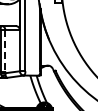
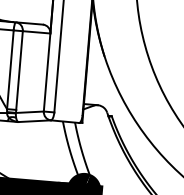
line: (5, 50) -> (19, 69), dashed -> solid

